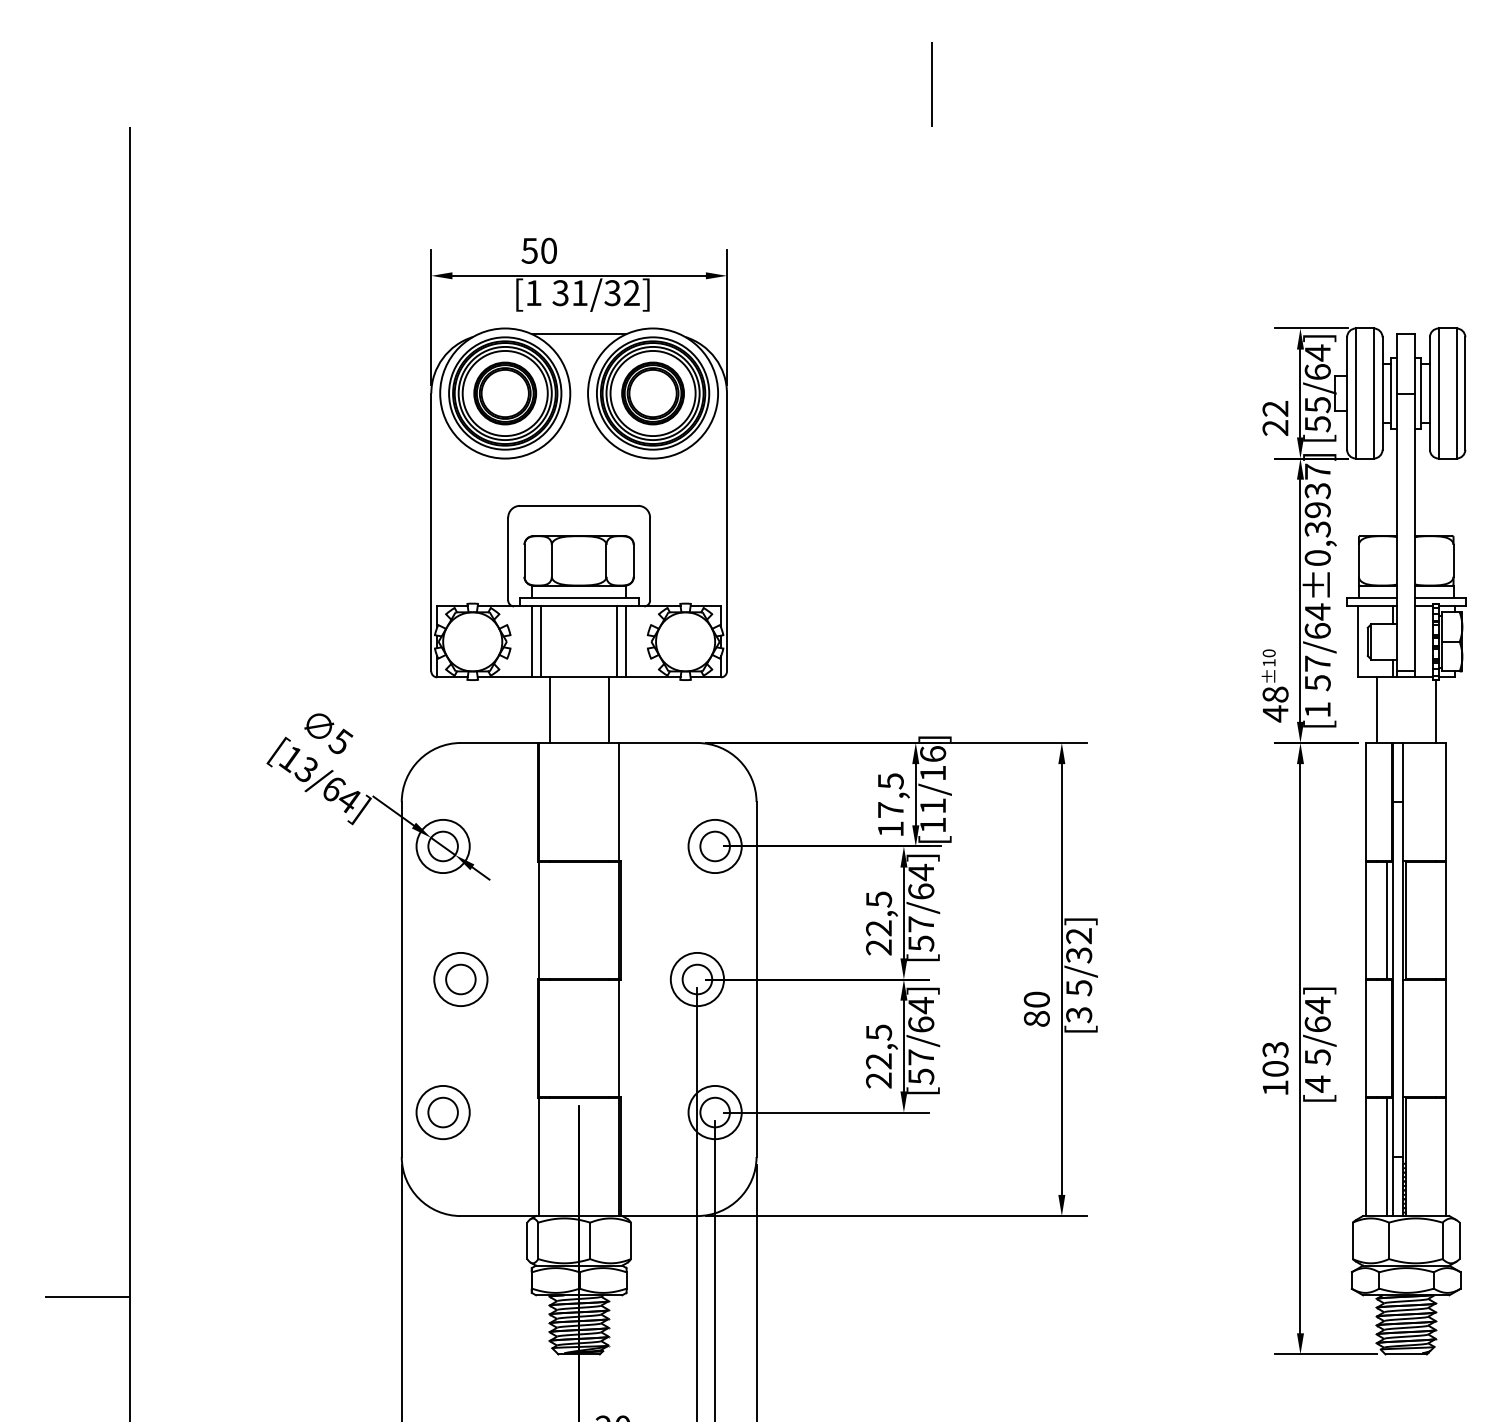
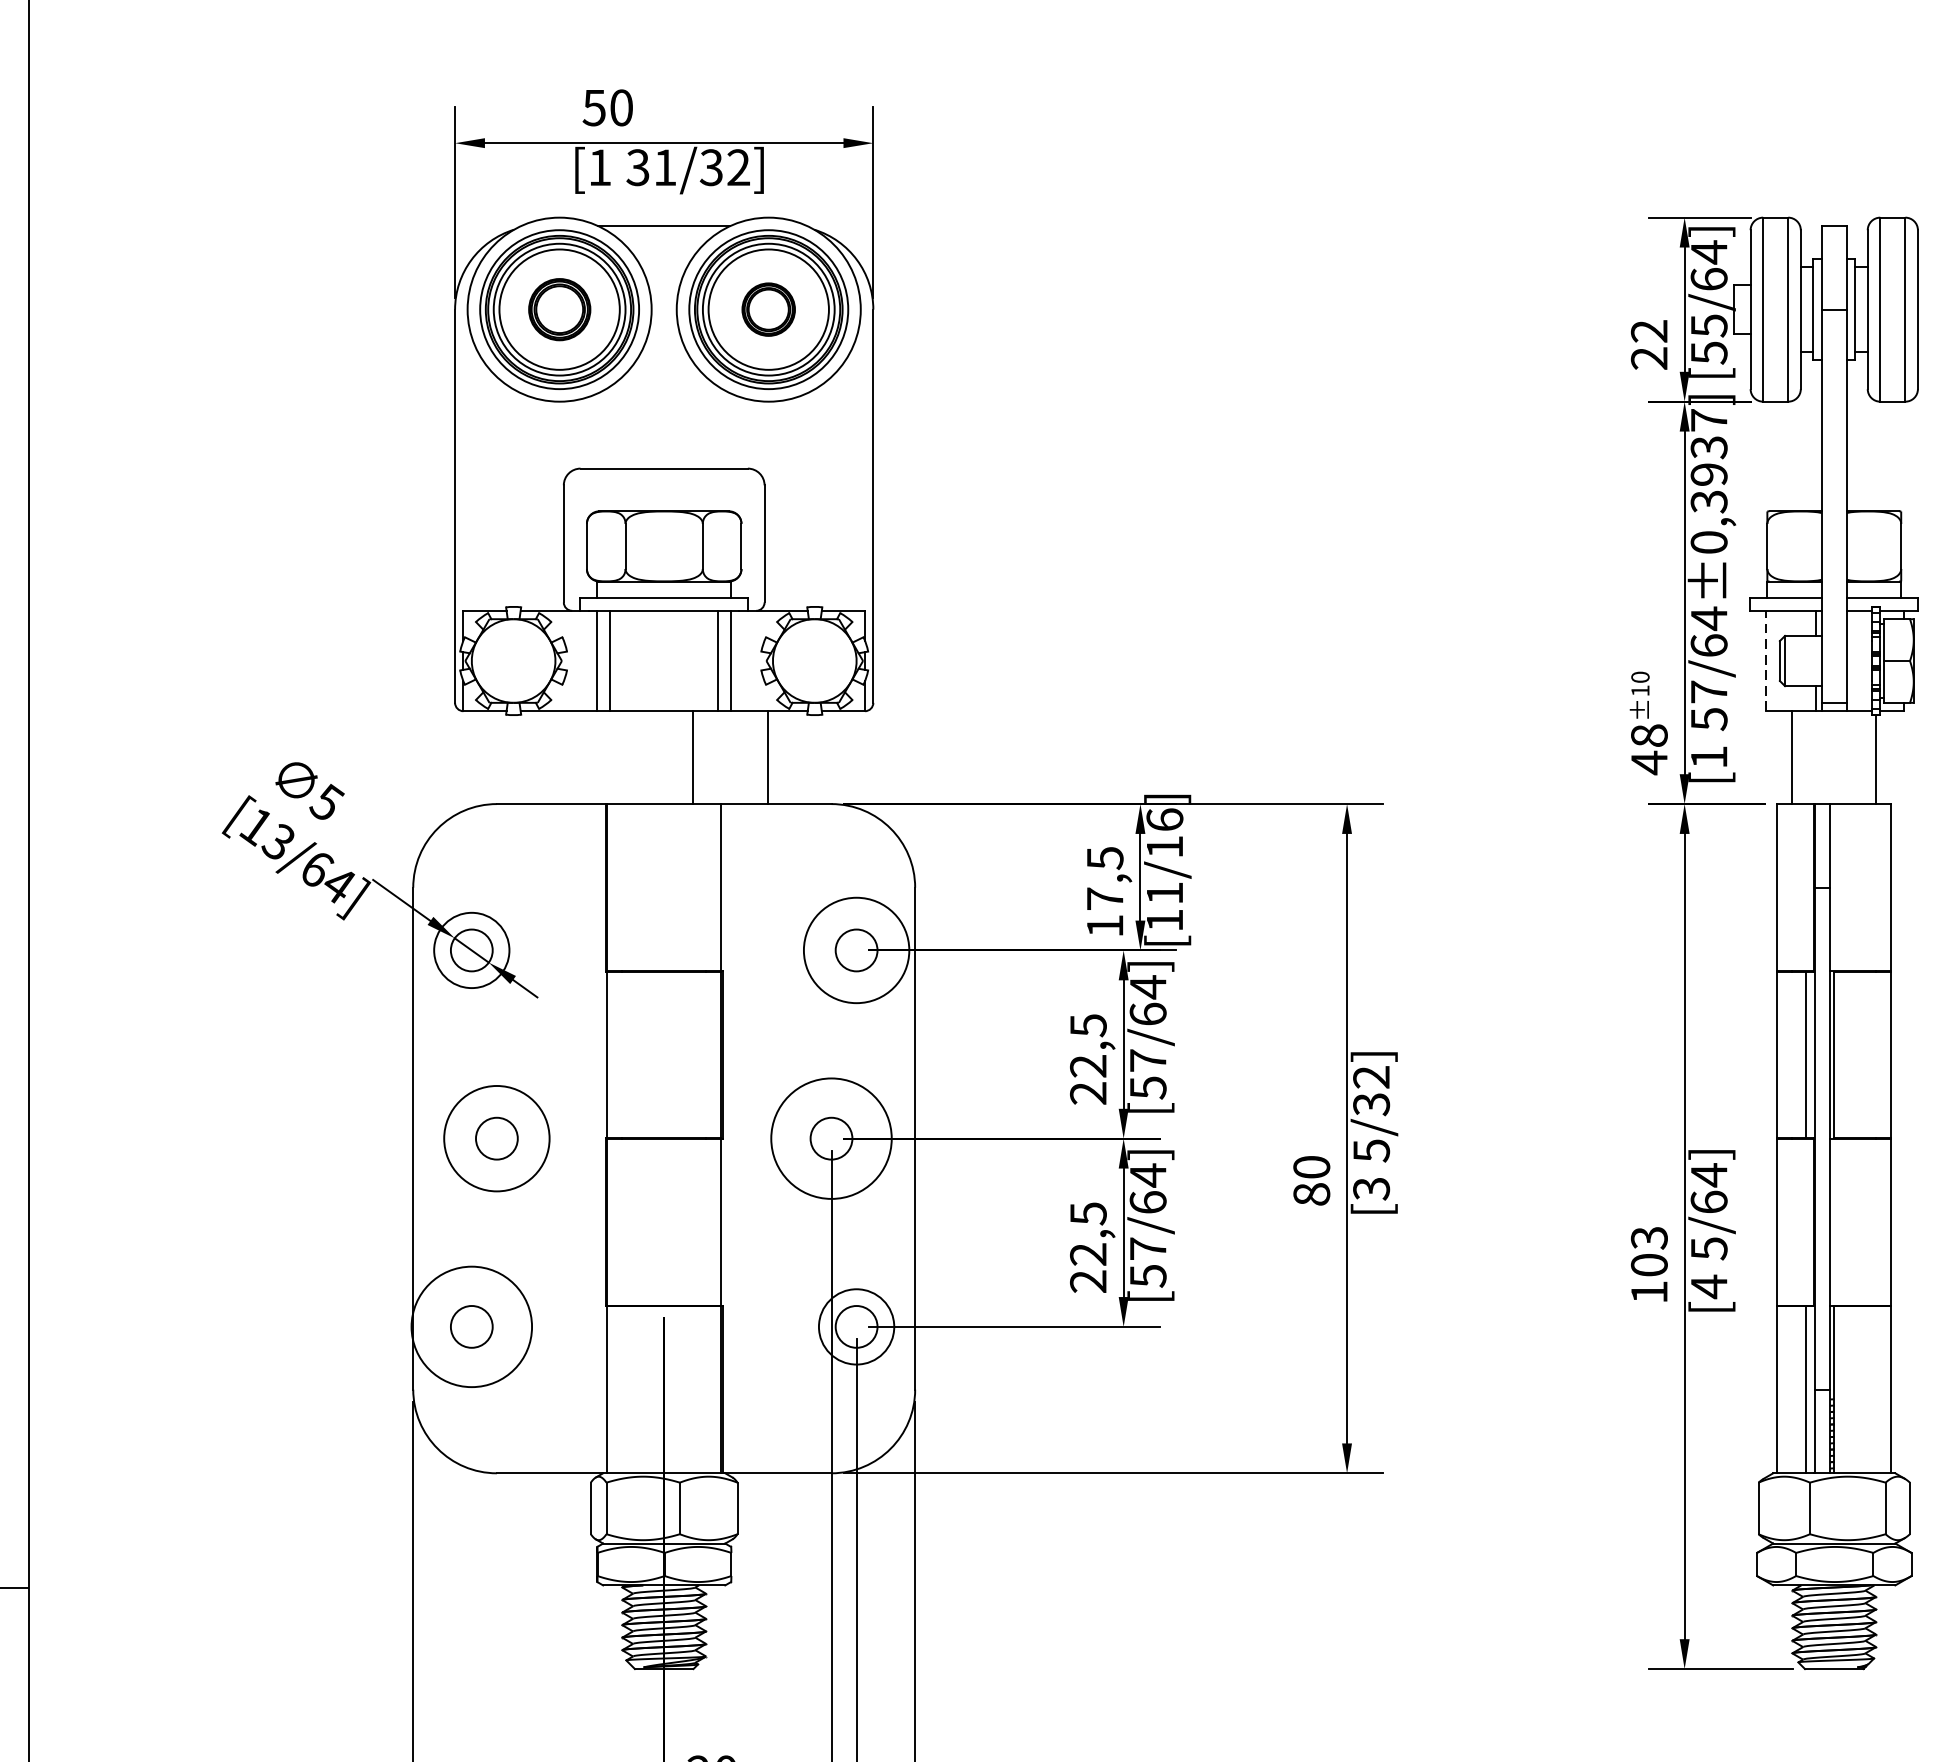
part: (505, 393) -> (560, 309), size x0.7
part: (652, 393) -> (767, 309), size x0.6
line: (1357, 641) -> (1765, 660), solid -> dashed
line: (549, 709) -> (692, 756), moved
line: (608, 709) -> (767, 756), moved
circle: (714, 846) -> (855, 950), size x1.4
circle: (460, 979) -> (496, 1138), size x1.4
circle: (697, 979) -> (831, 1138), size x1.6
circle: (442, 1112) -> (470, 1326), size x1.6

